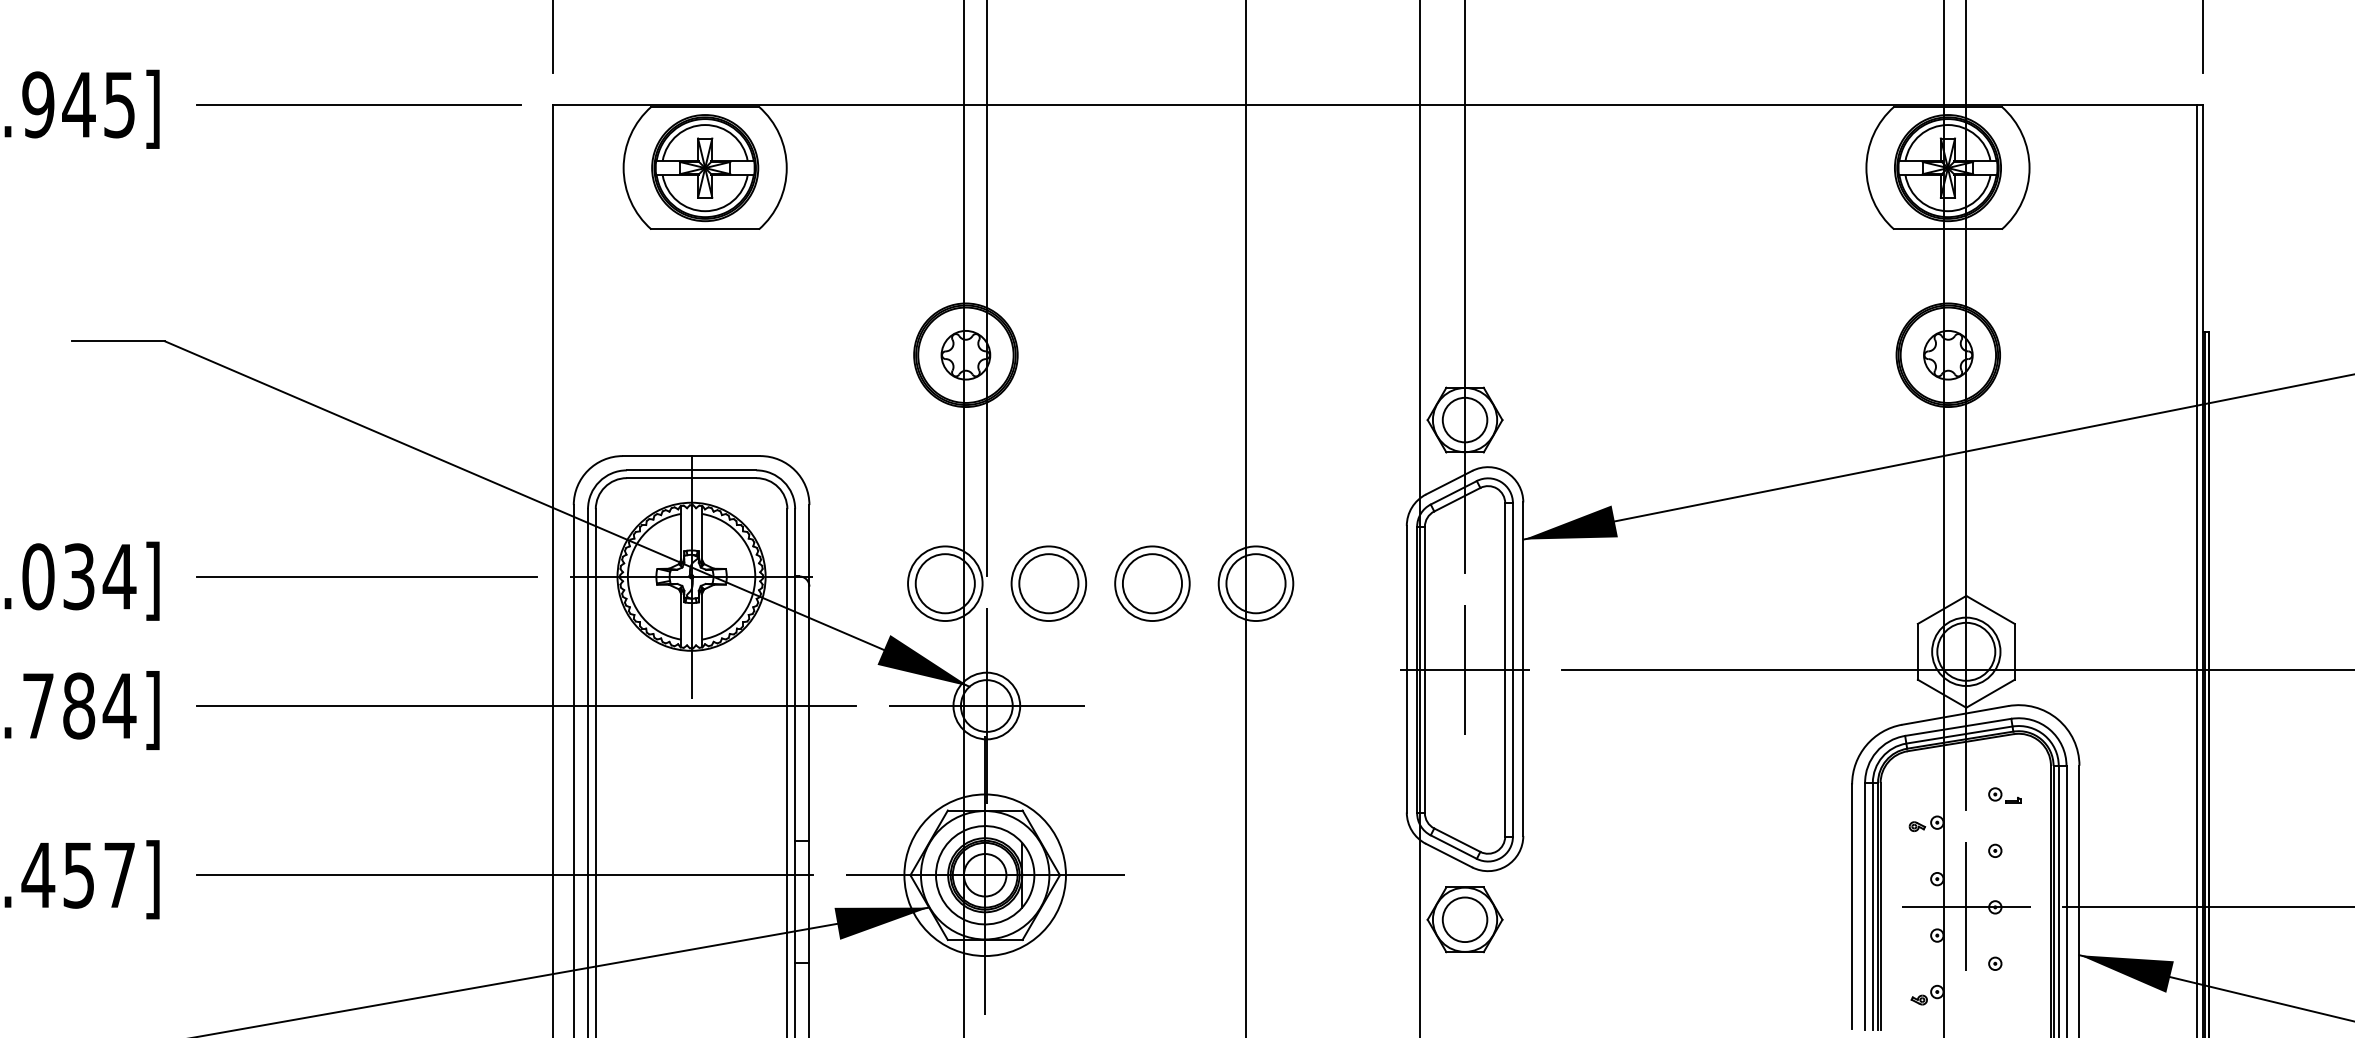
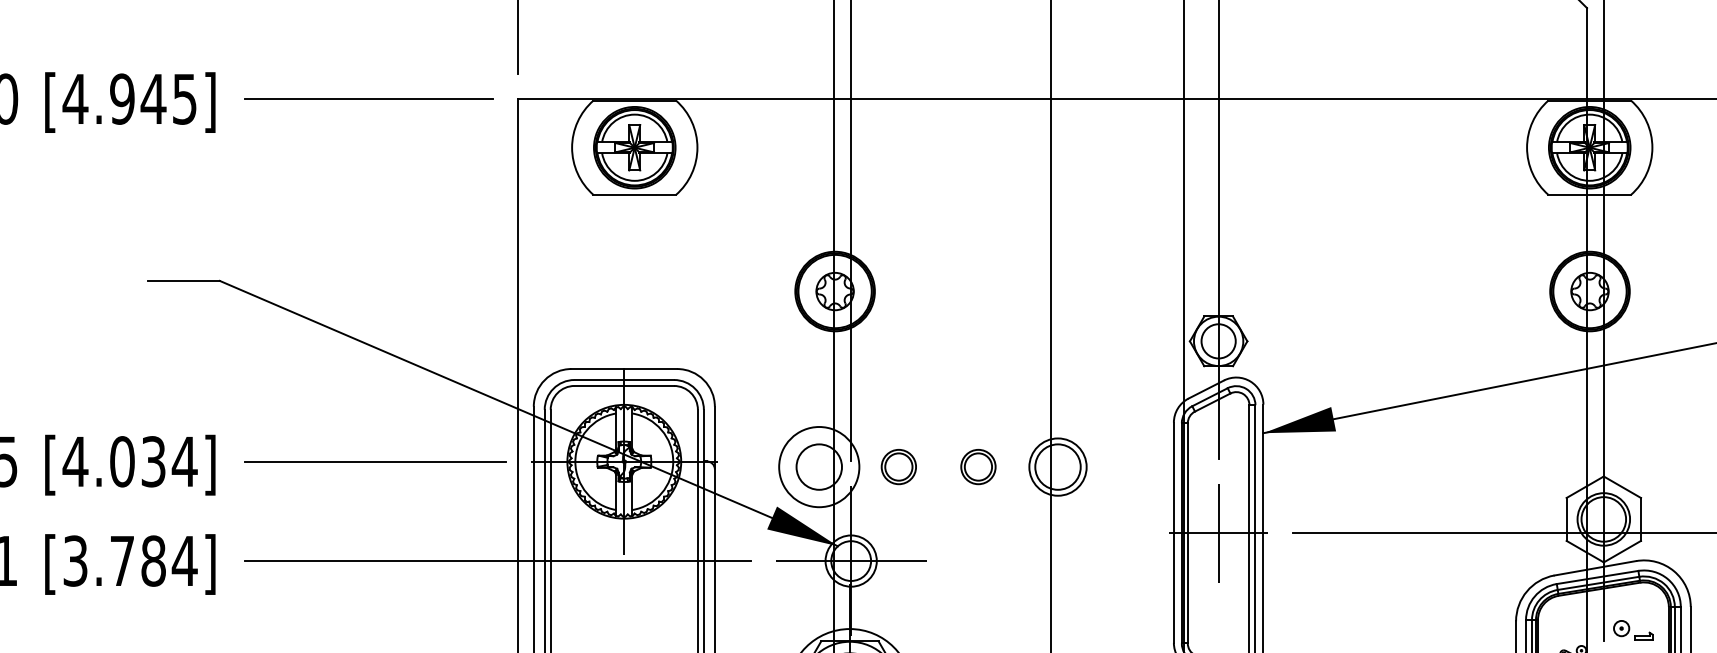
circle: (945, 583) -> (819, 466), size x1.4
part: (1048, 583) -> (898, 466), size x0.6
part: (1152, 583) -> (978, 466), size x0.6
part: (2004, 795) -> (1633, 629), size x1.6

